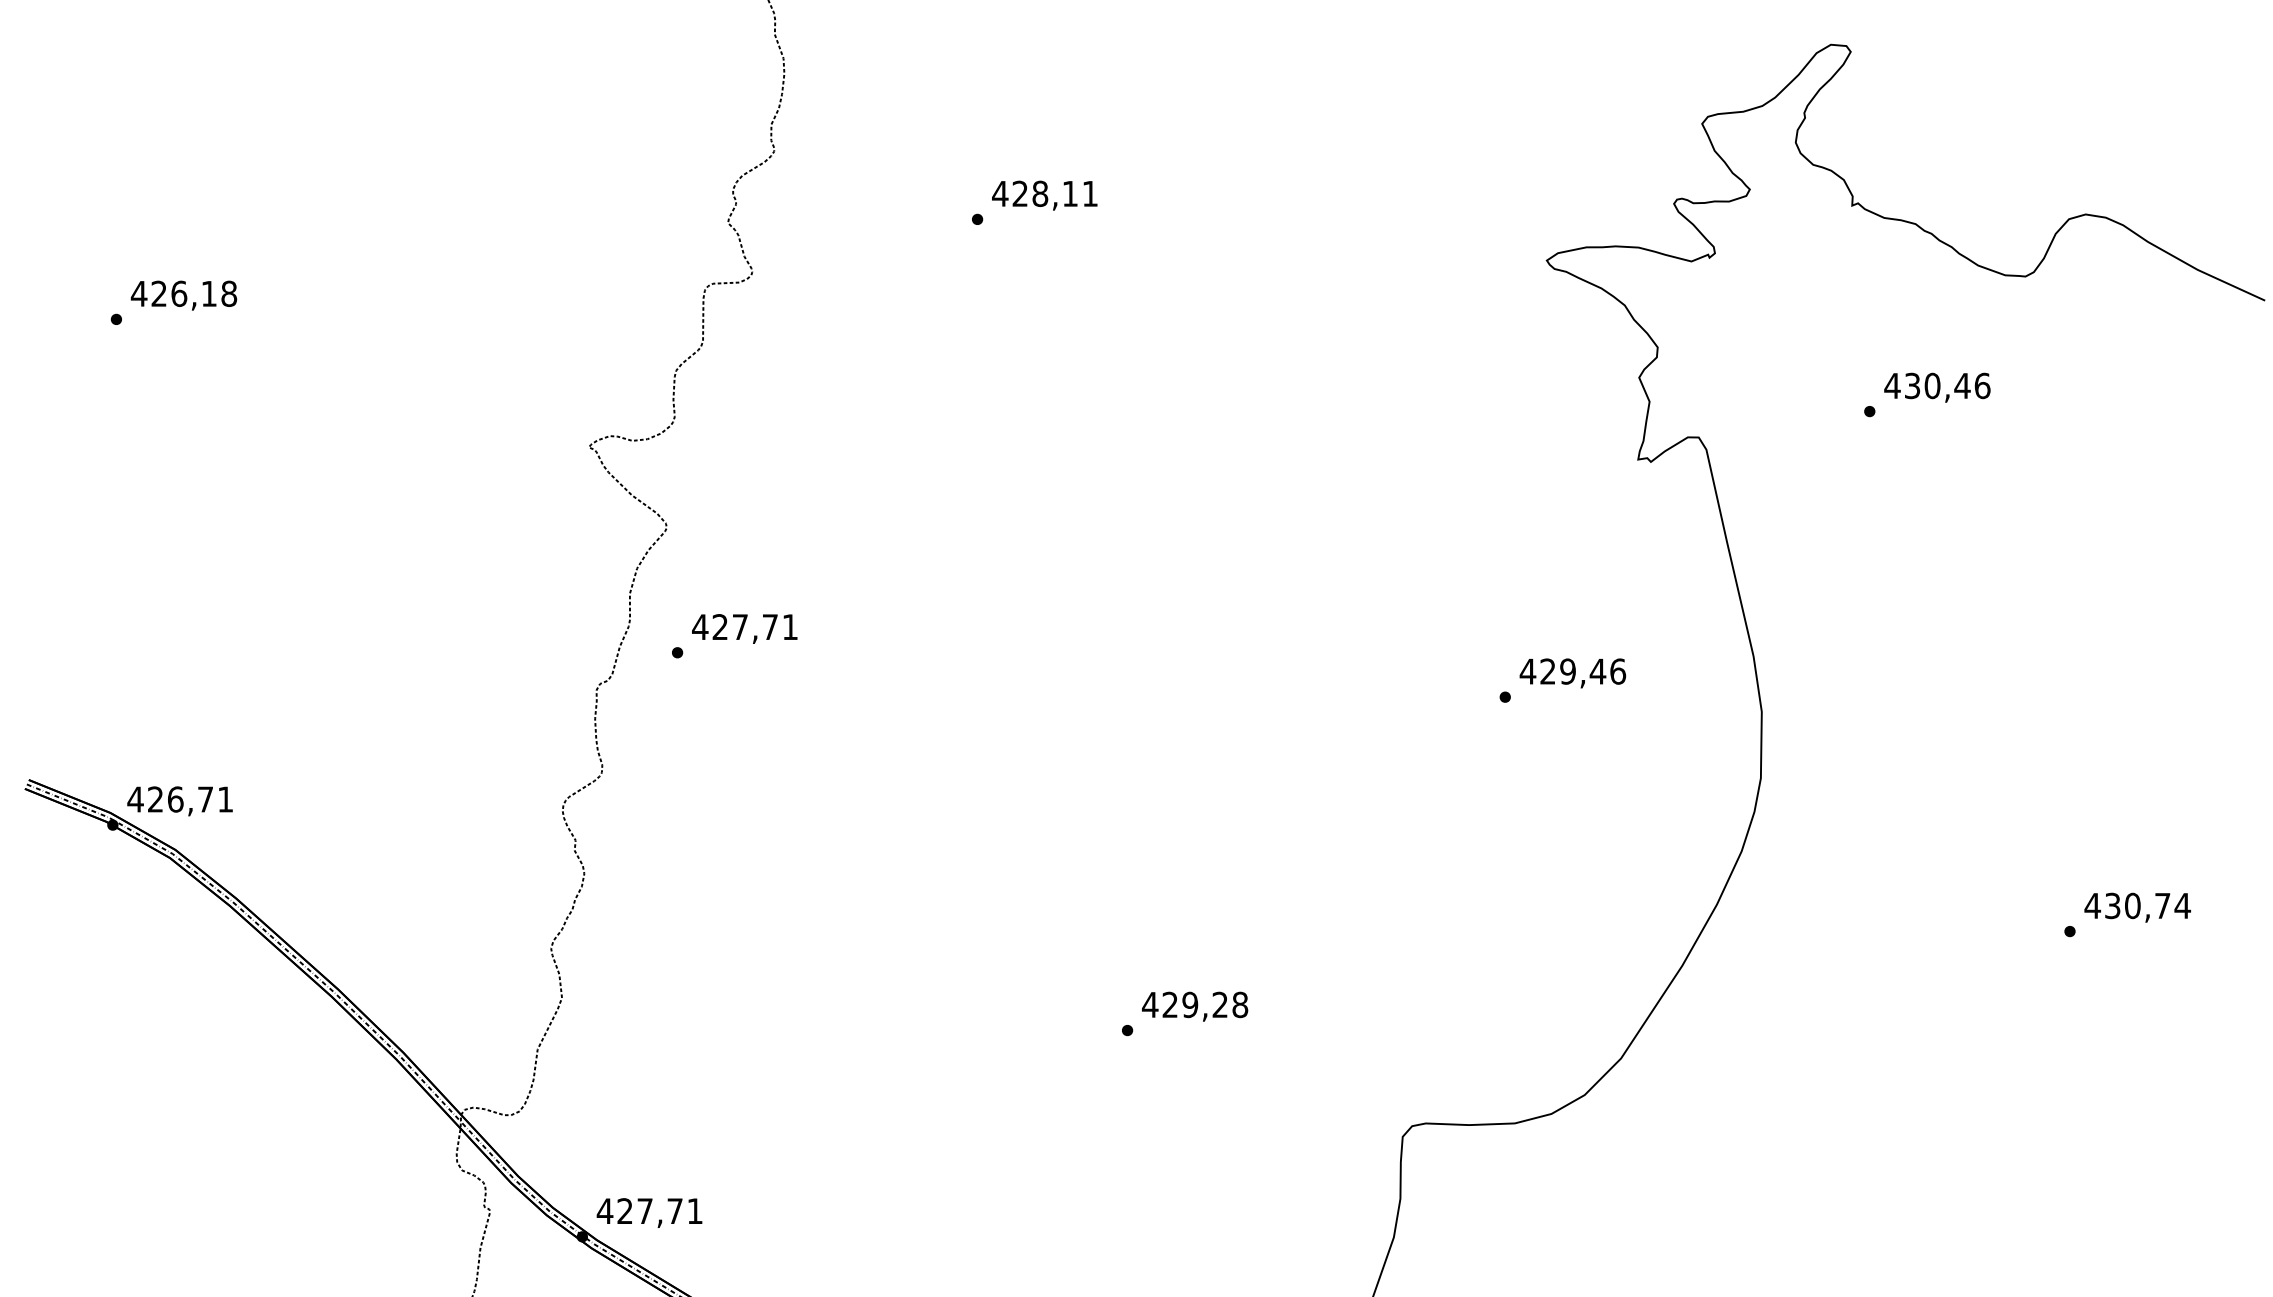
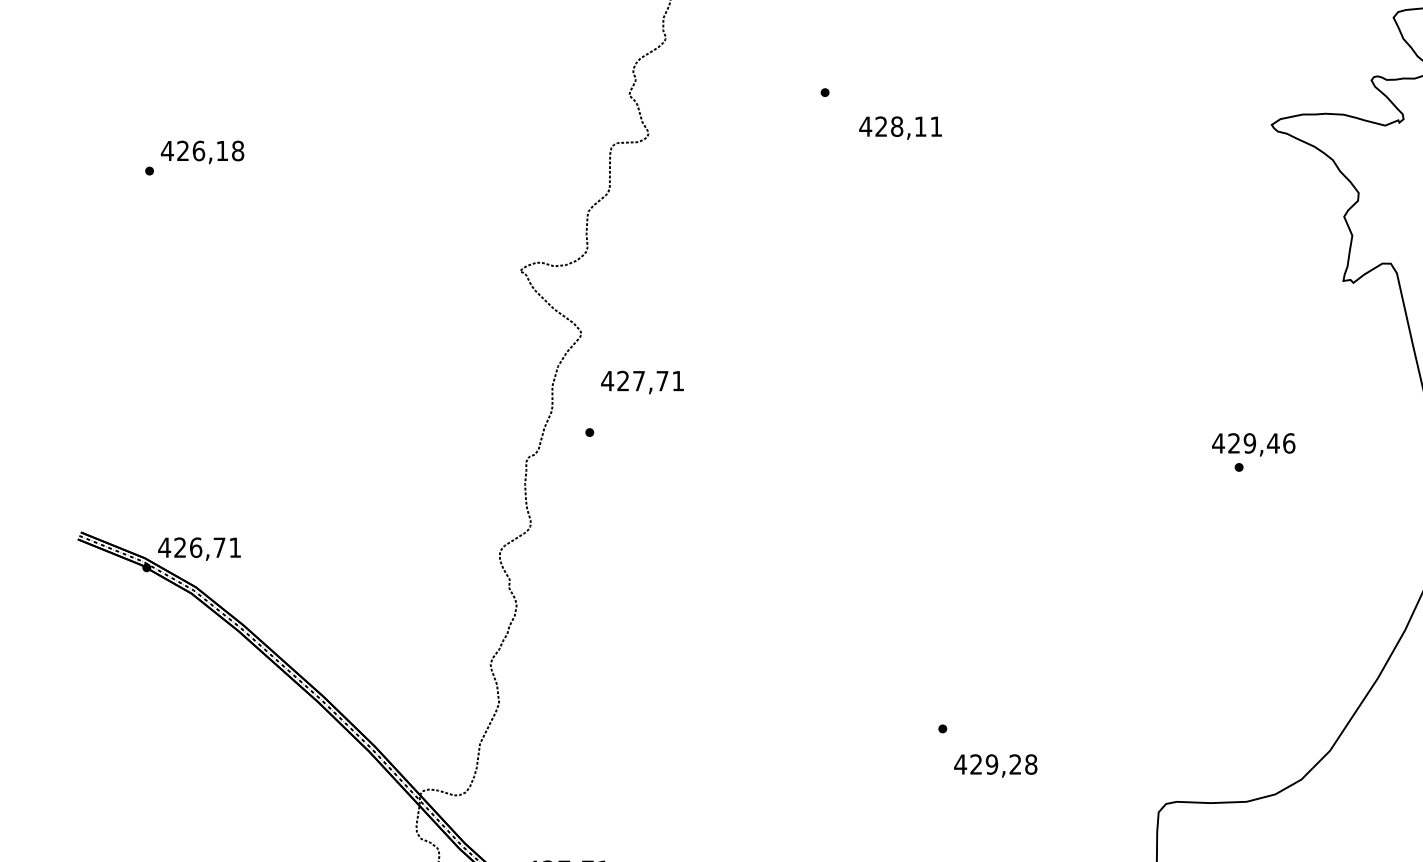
text: (1044, 195) -> (900, 127), moved
text: (744, 628) -> (642, 382), moved
text: (1572, 673) -> (1253, 444), moved
text: (1195, 1006) -> (996, 765), moved

